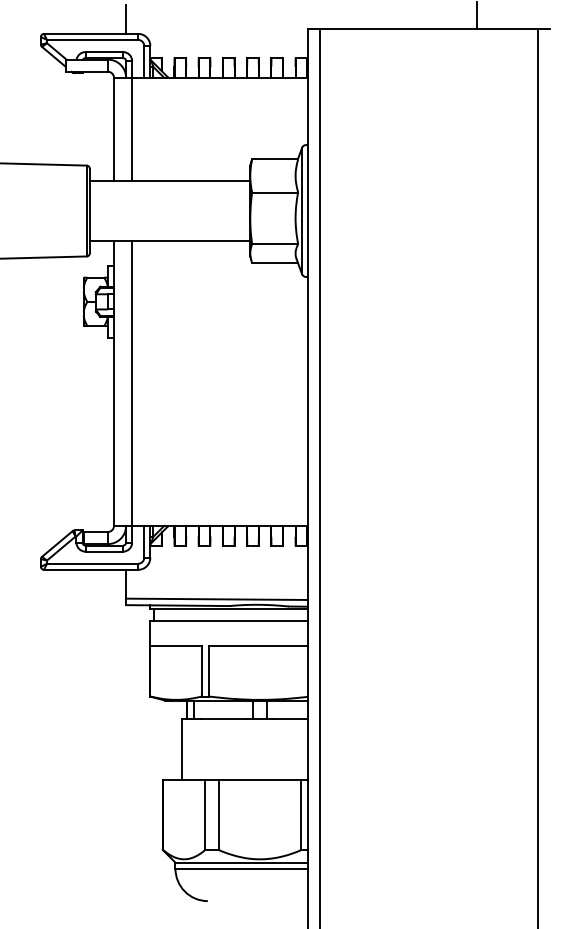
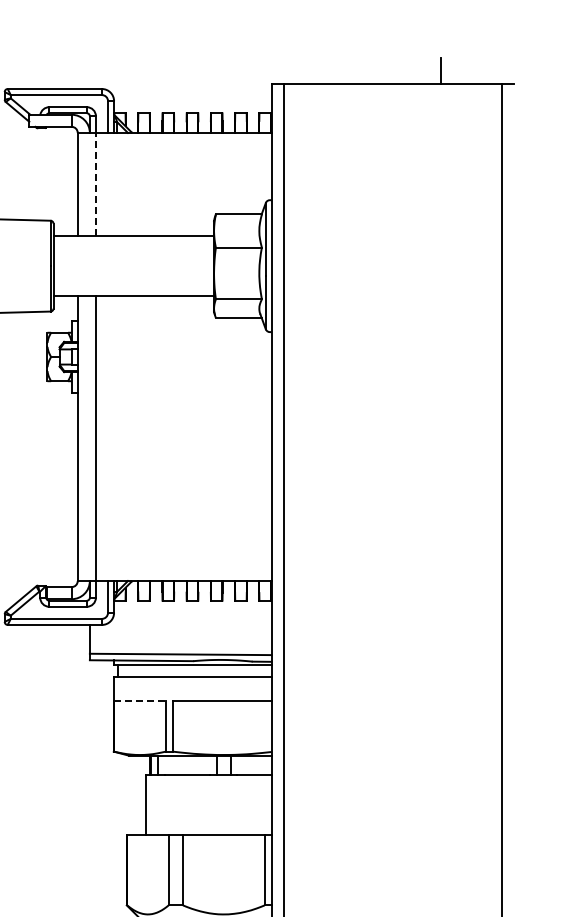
line: (126, 19) -> (90, 74), removed
line: (132, 128) -> (96, 183), solid -> dashed
line: (176, 646) -> (140, 701), solid -> dashed

